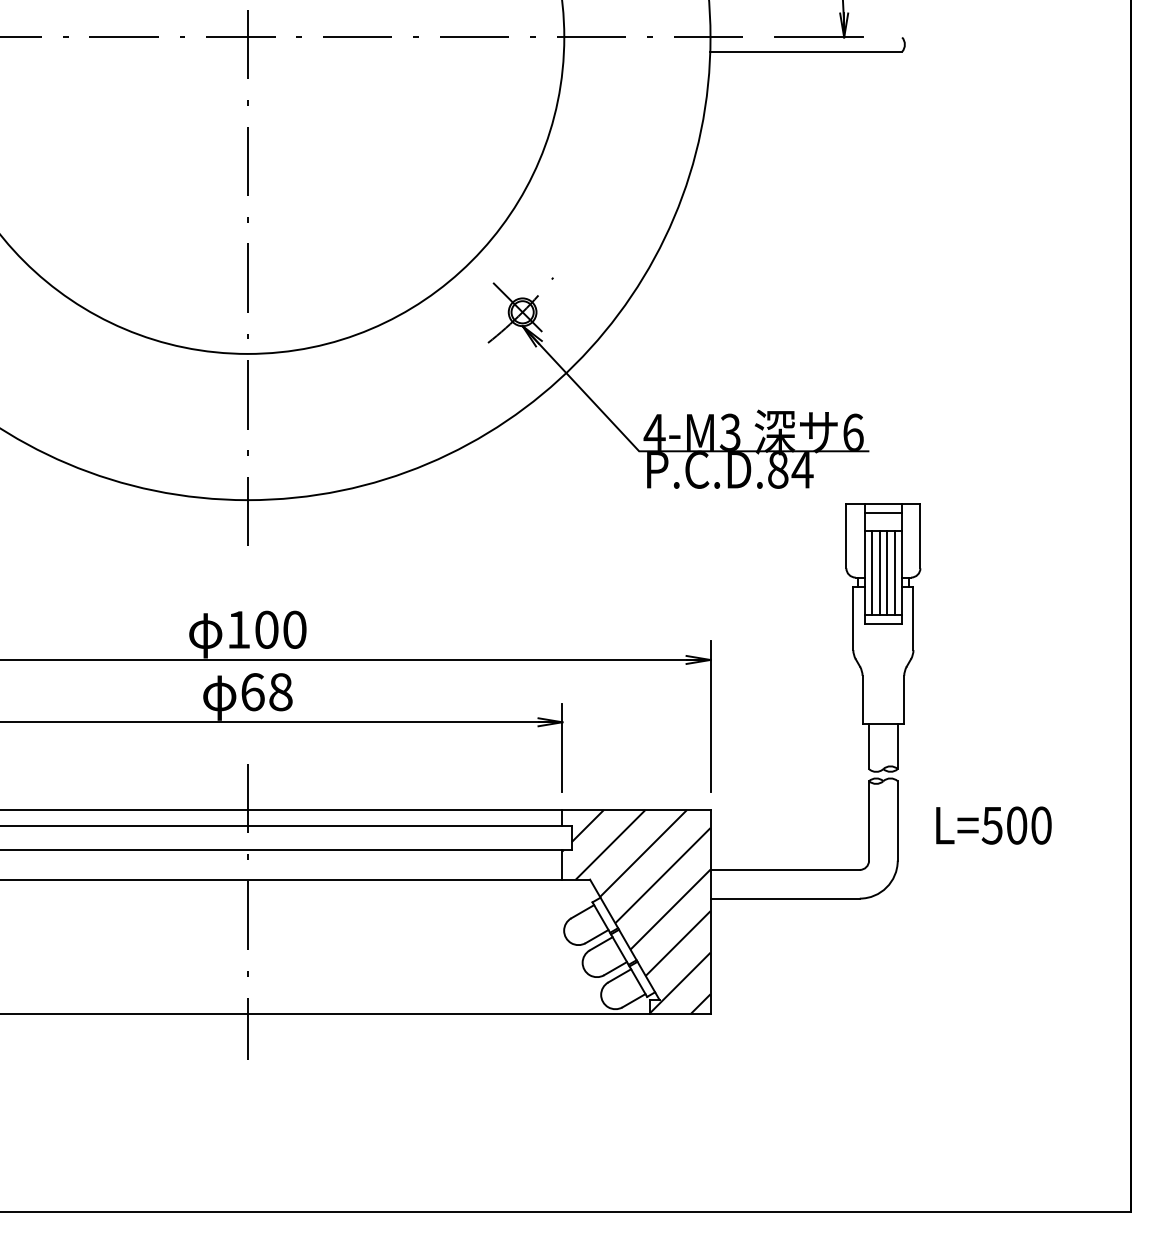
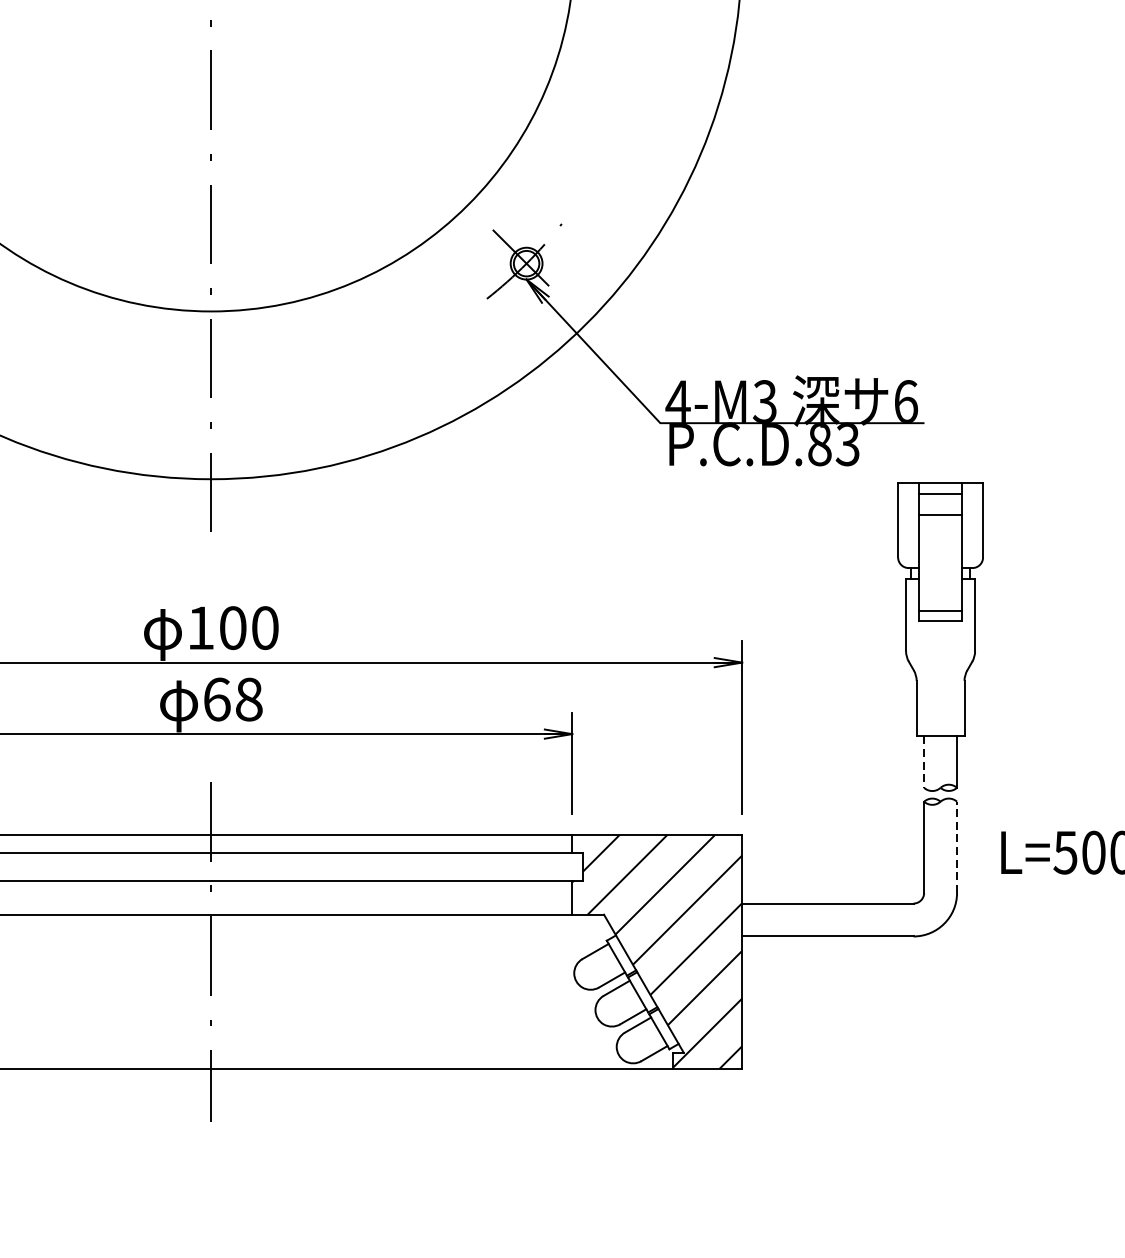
text: (802, 469) -> (847, 444), P.C.D.84 -> P.C.D.83
line: (872, 572) -> (928, 562), removed
line: (879, 572) -> (936, 562), removed
line: (887, 572) -> (945, 562), removed
line: (894, 572) -> (953, 562), removed
line: (869, 747) -> (924, 763), solid -> dashed
line: (897, 820) -> (956, 846), solid -> dashed

